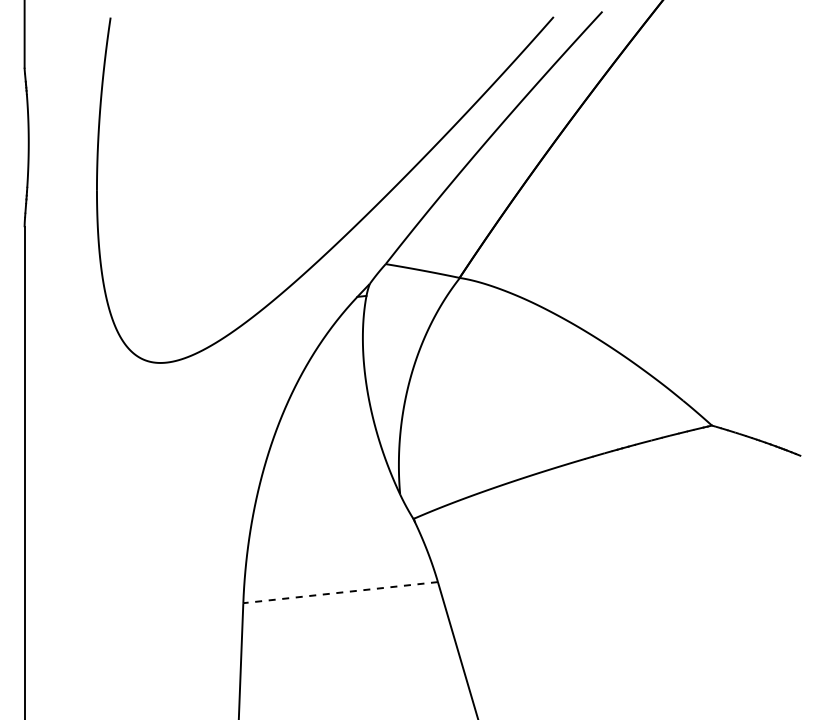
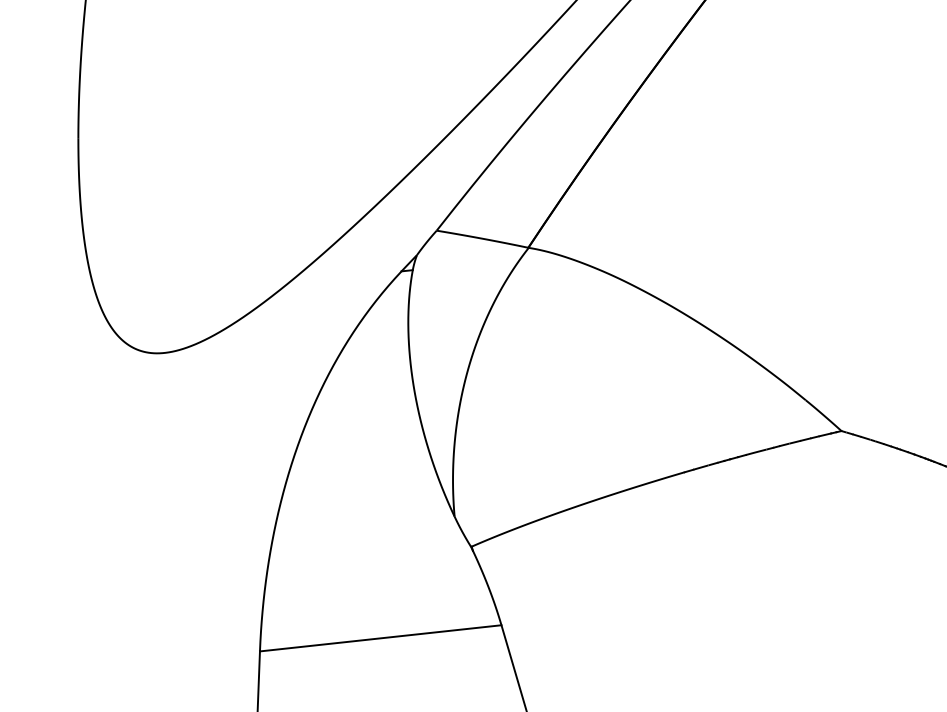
line: (340, 592) -> (380, 638), dashed -> solid

